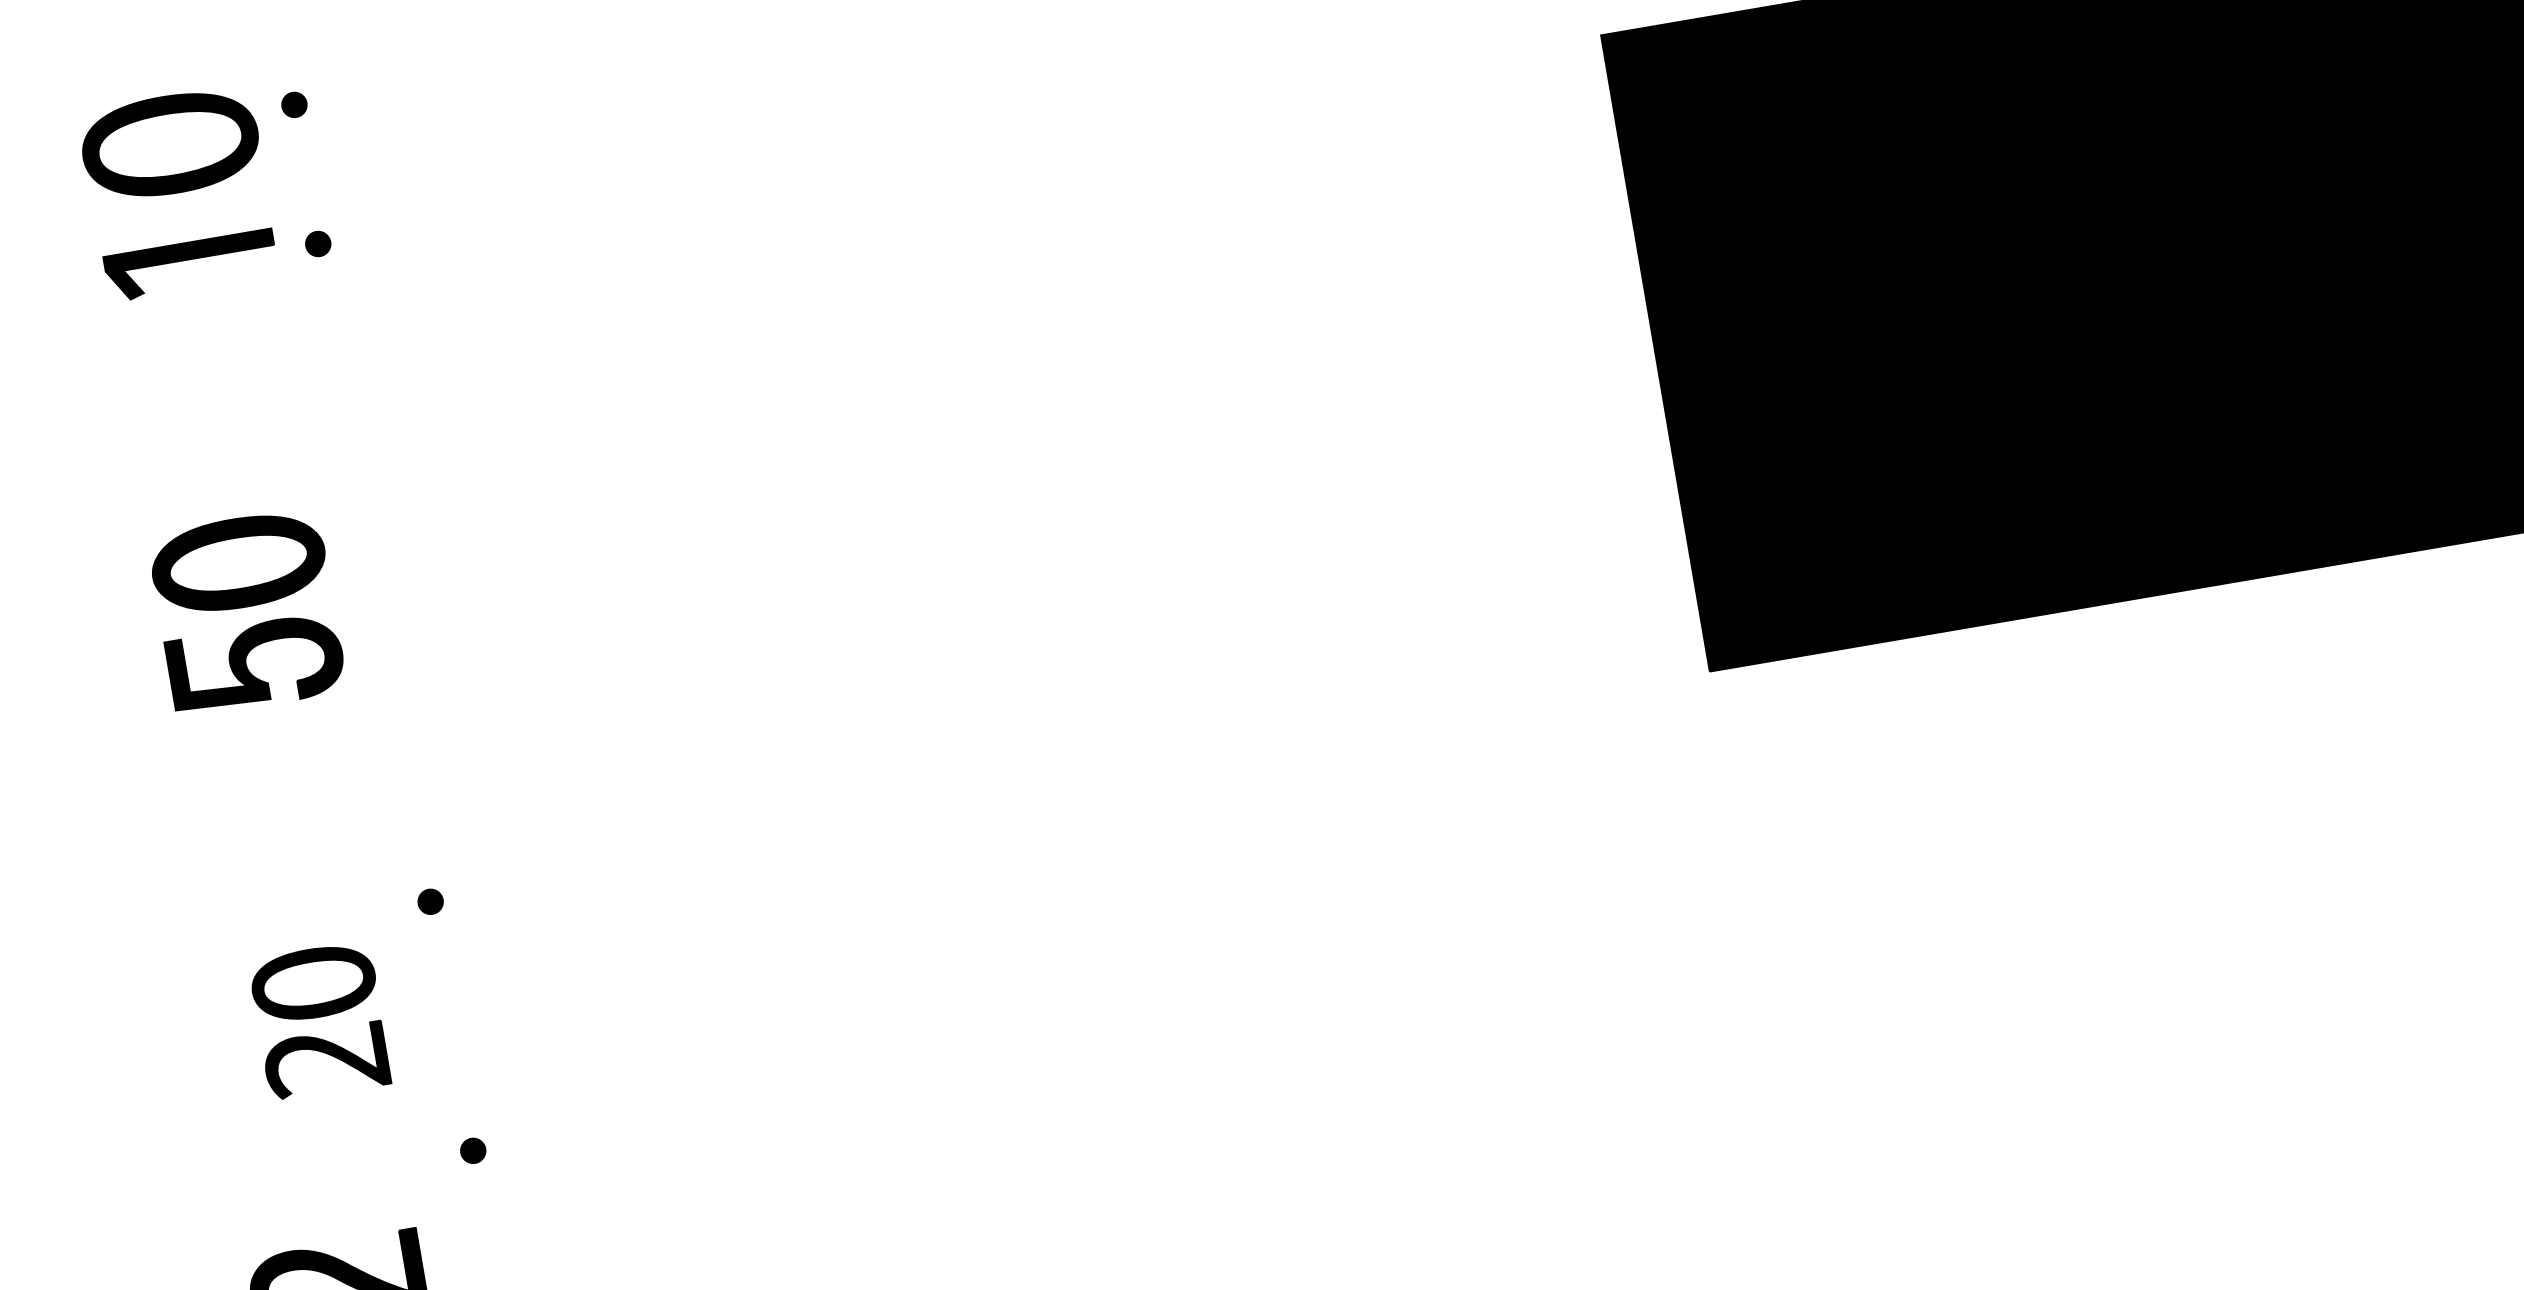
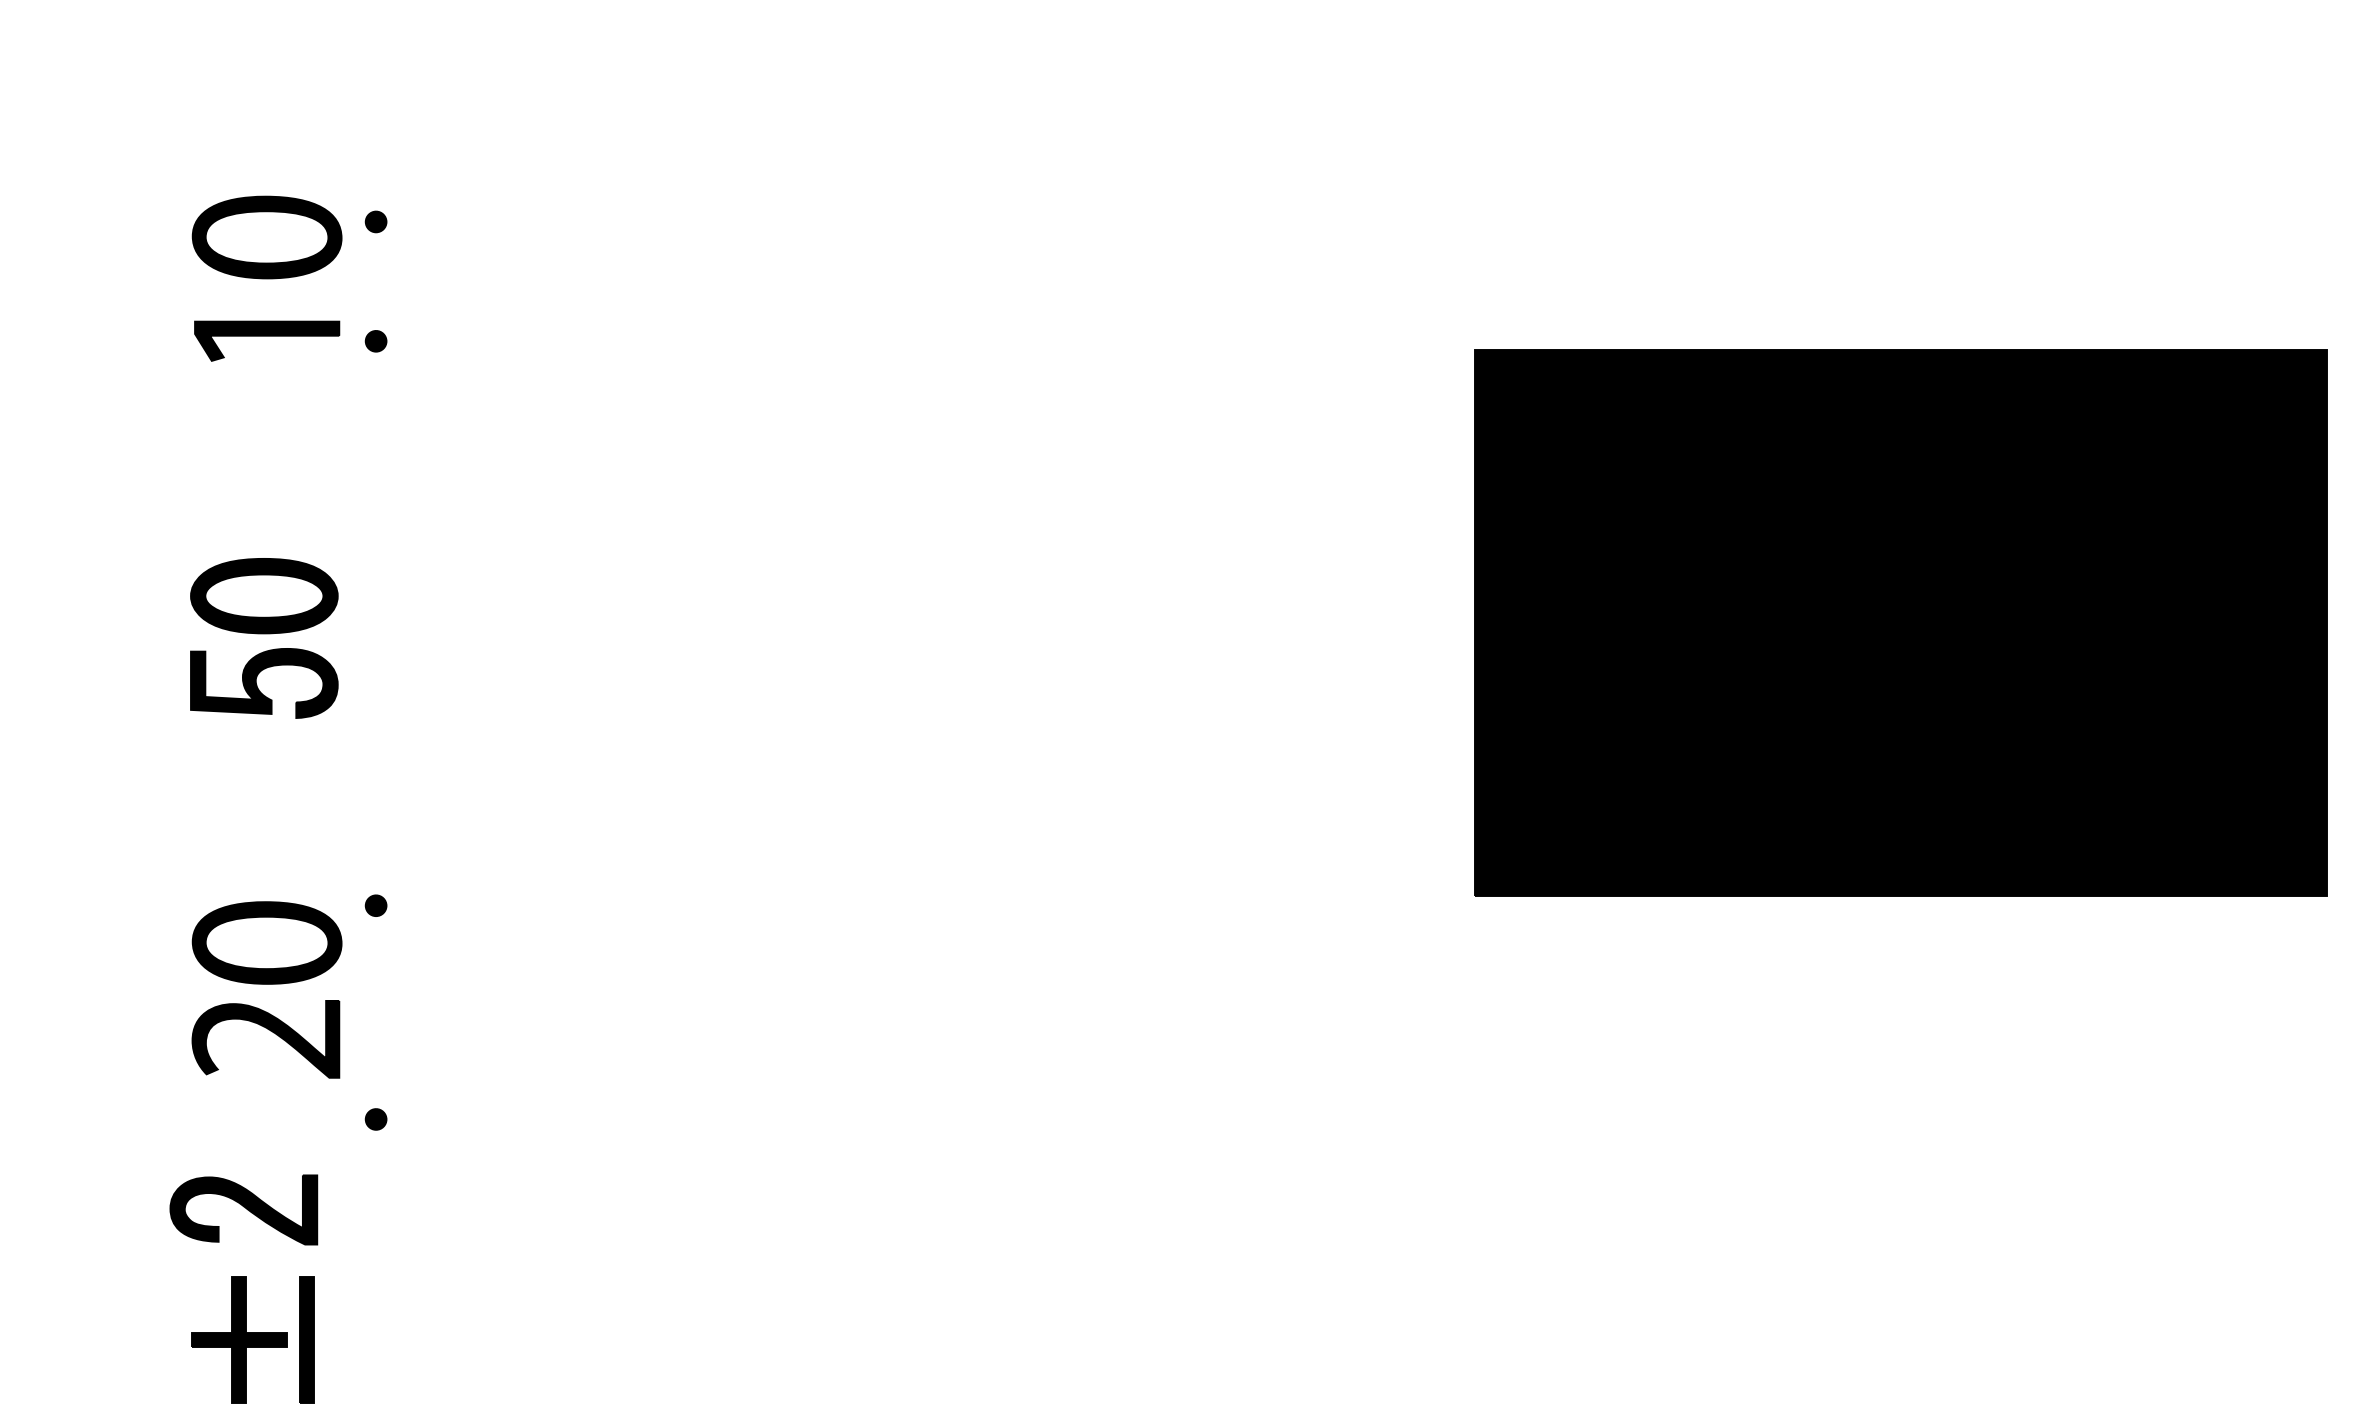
part: (319, 1021) -> (266, 989), size x1.43

